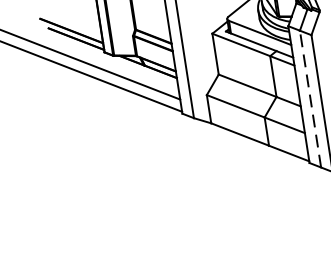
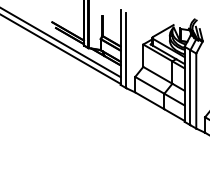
line: (310, 98) -> (190, 87), dashed -> solid

